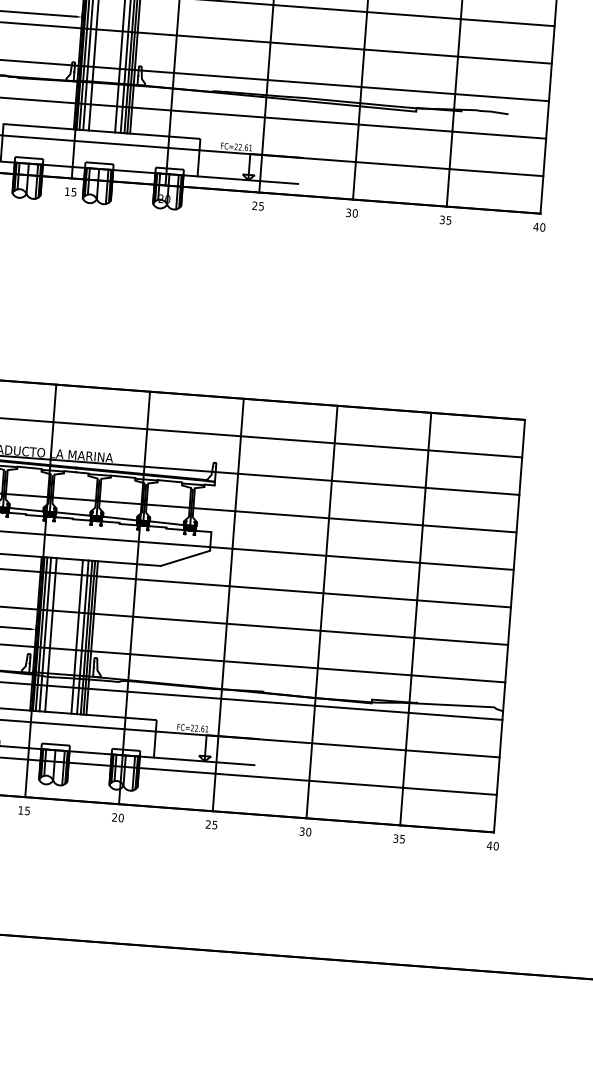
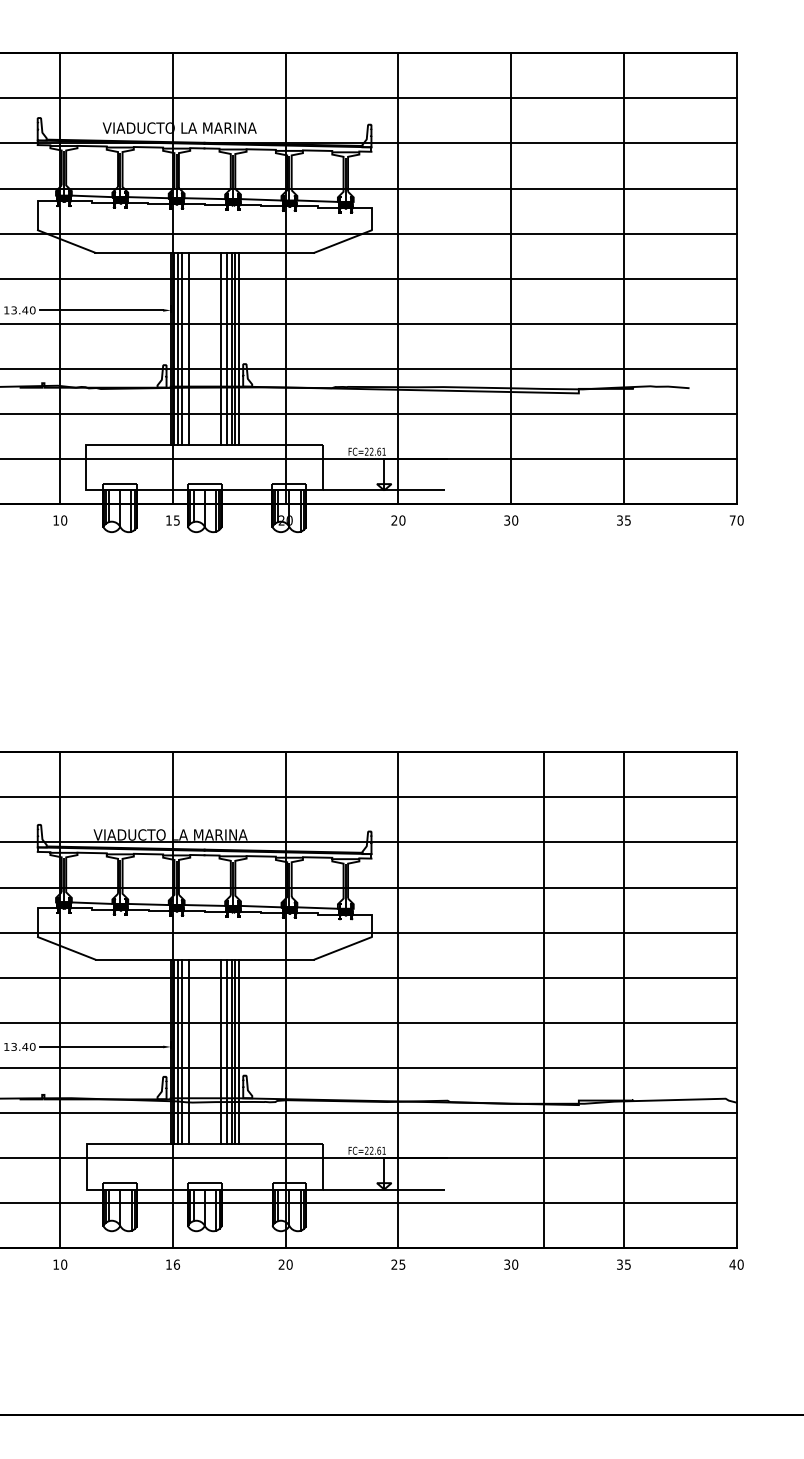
text: (261, 206) -> (402, 520), 25 -> 20
text: (535, 226) -> (732, 520), 40 -> 70
line: (322, 612) -> (544, 1000), moved
text: (27, 810) -> (176, 1264), 15 -> 16

